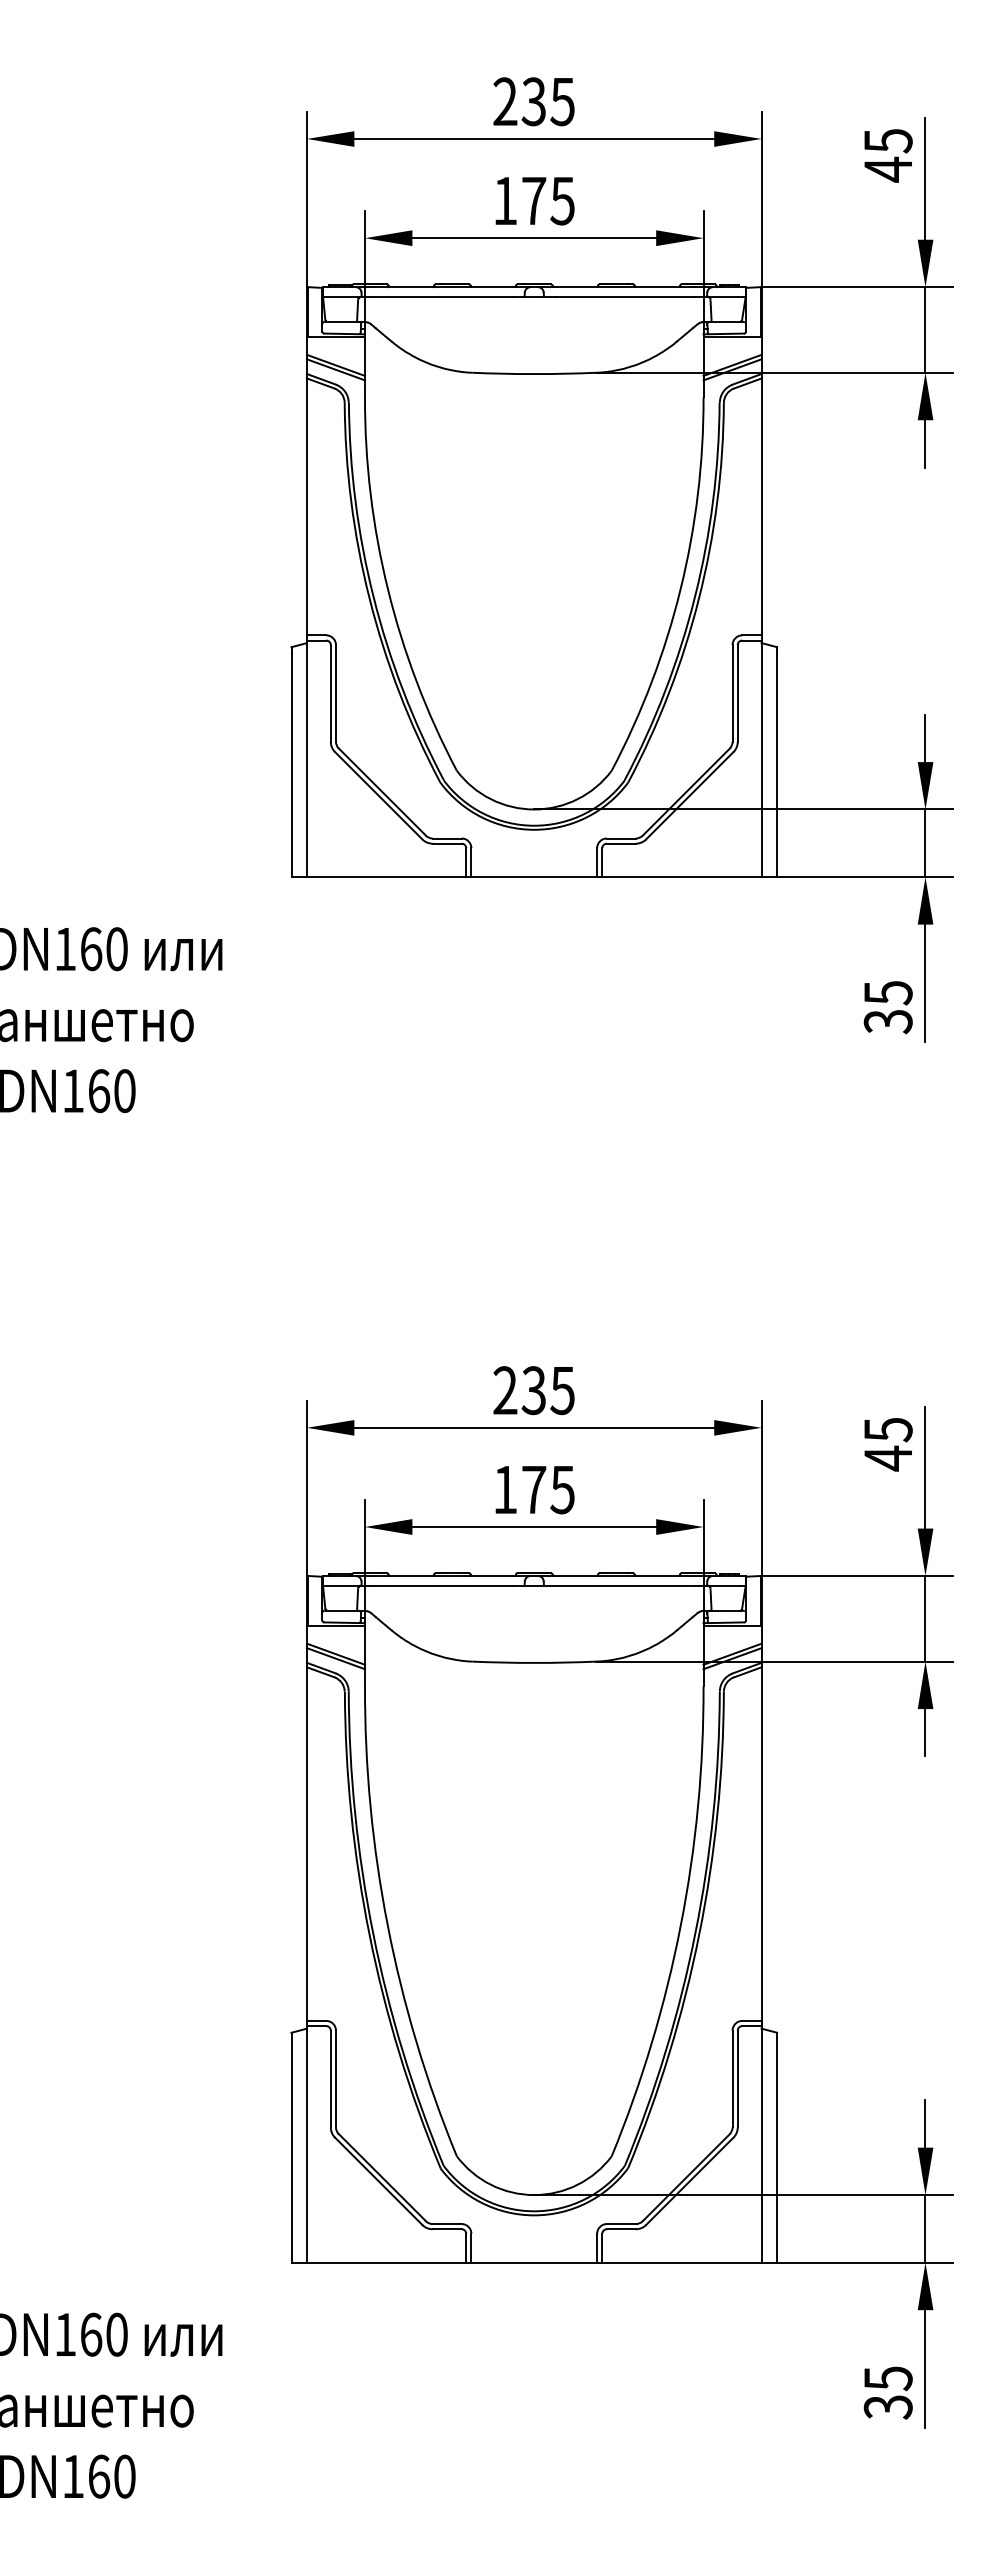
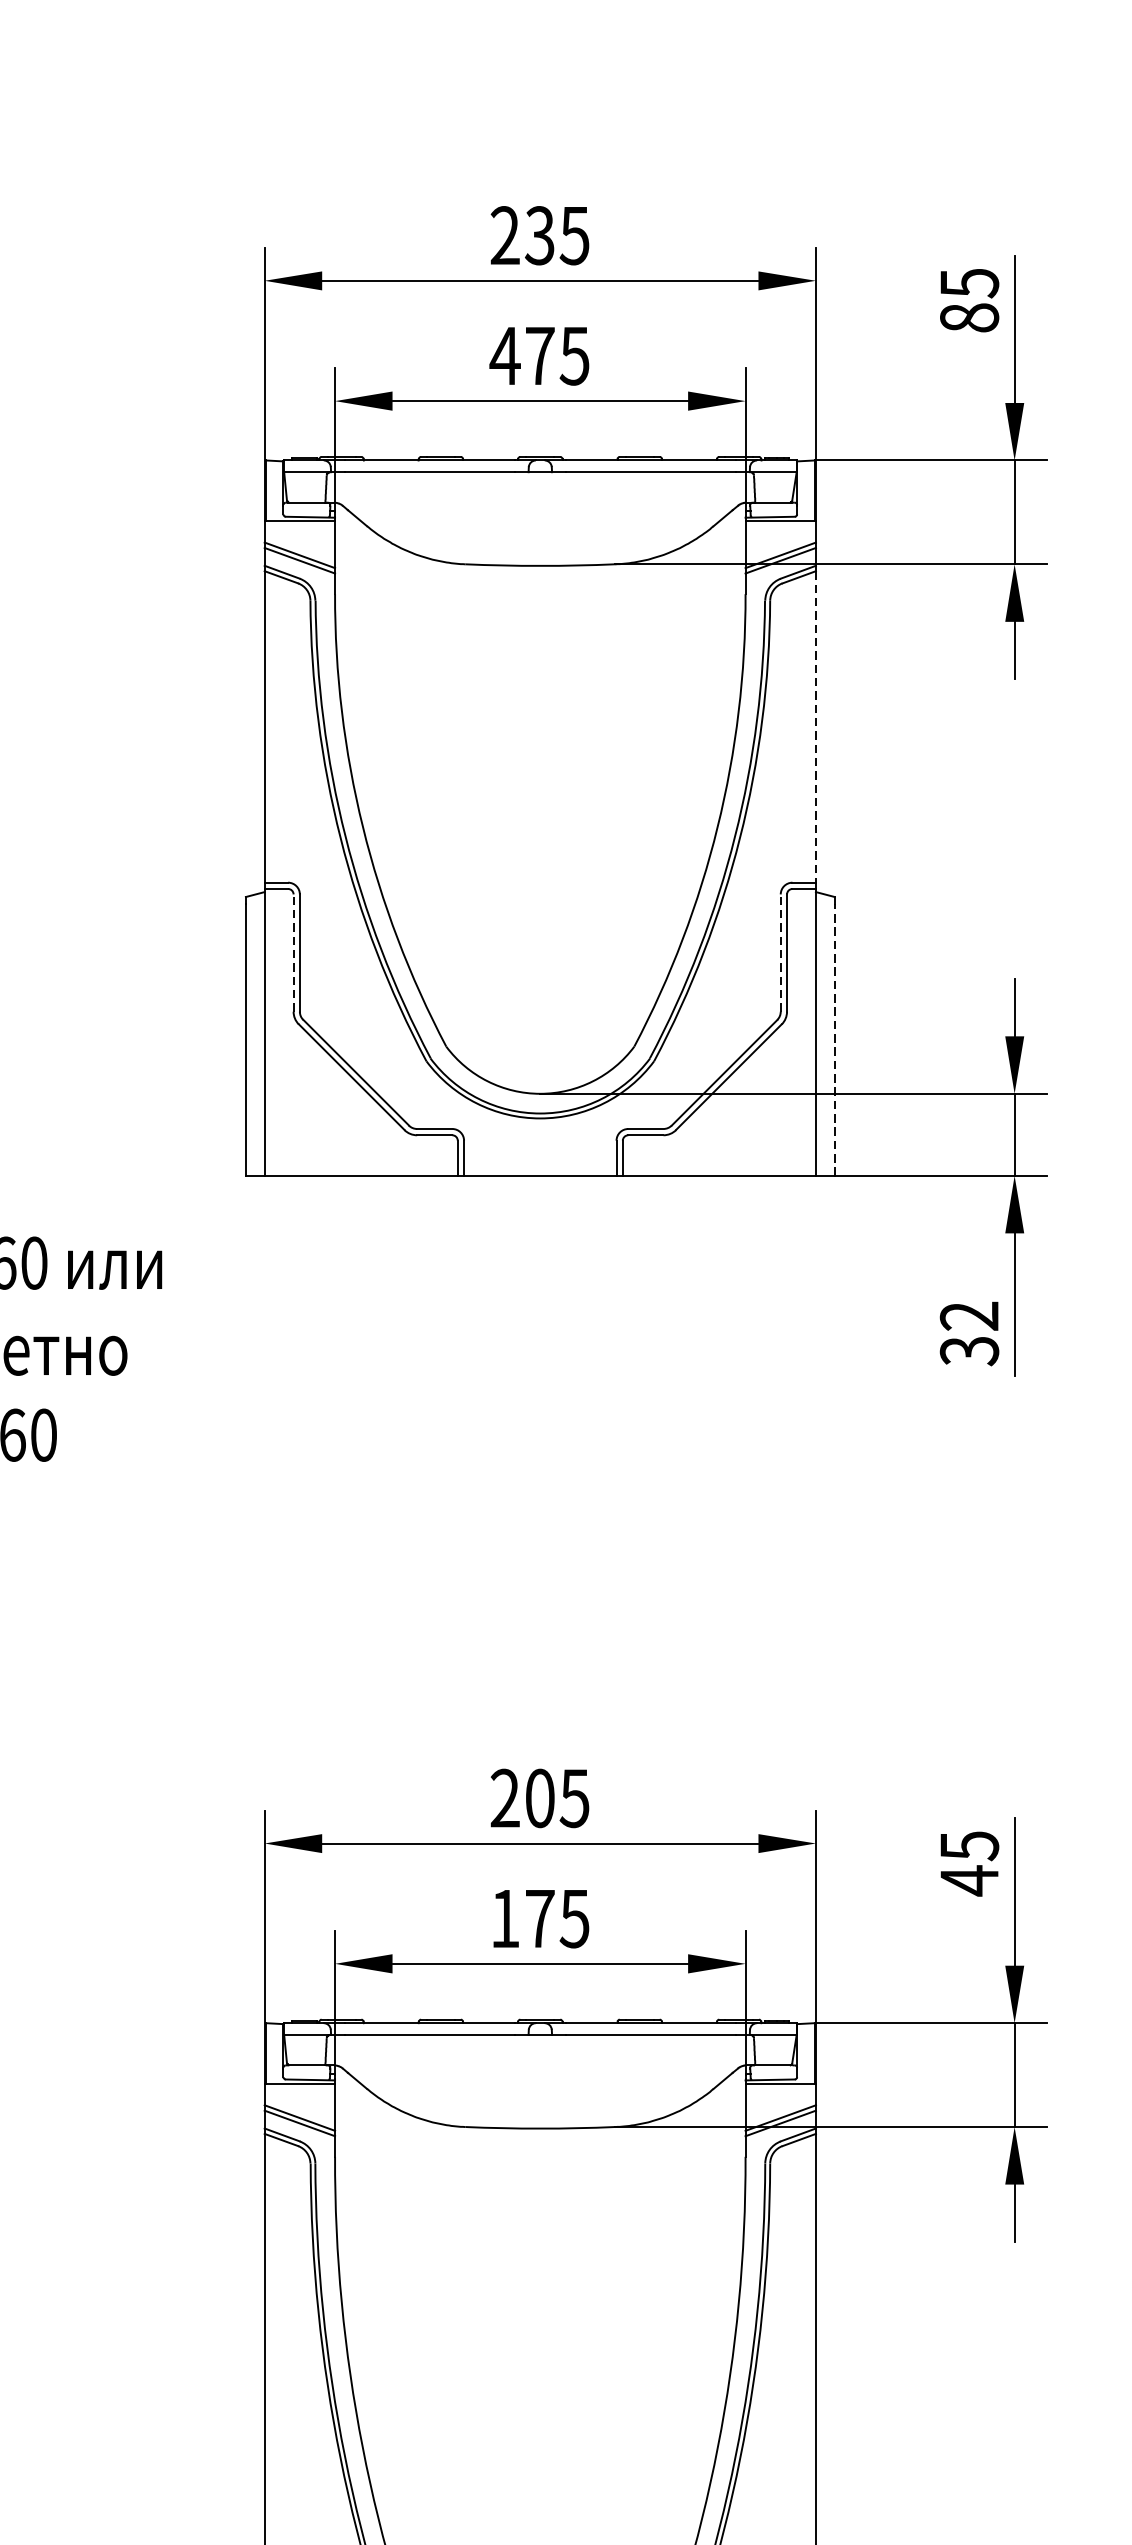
text: (888, 169) -> (969, 317), 45 -> 85
text: (505, 200) -> (505, 355), 175 -> 475
line: (761, 507) -> (815, 727), solid -> dashed
line: (330, 692) -> (293, 951), solid -> dashed
line: (732, 692) -> (780, 951), solid -> dashed
line: (777, 764) -> (835, 1039), solid -> dashed
text: (887, 993) -> (968, 1316), 35 -> 32
text: (533, 1390) -> (539, 1798), 235 -> 205

